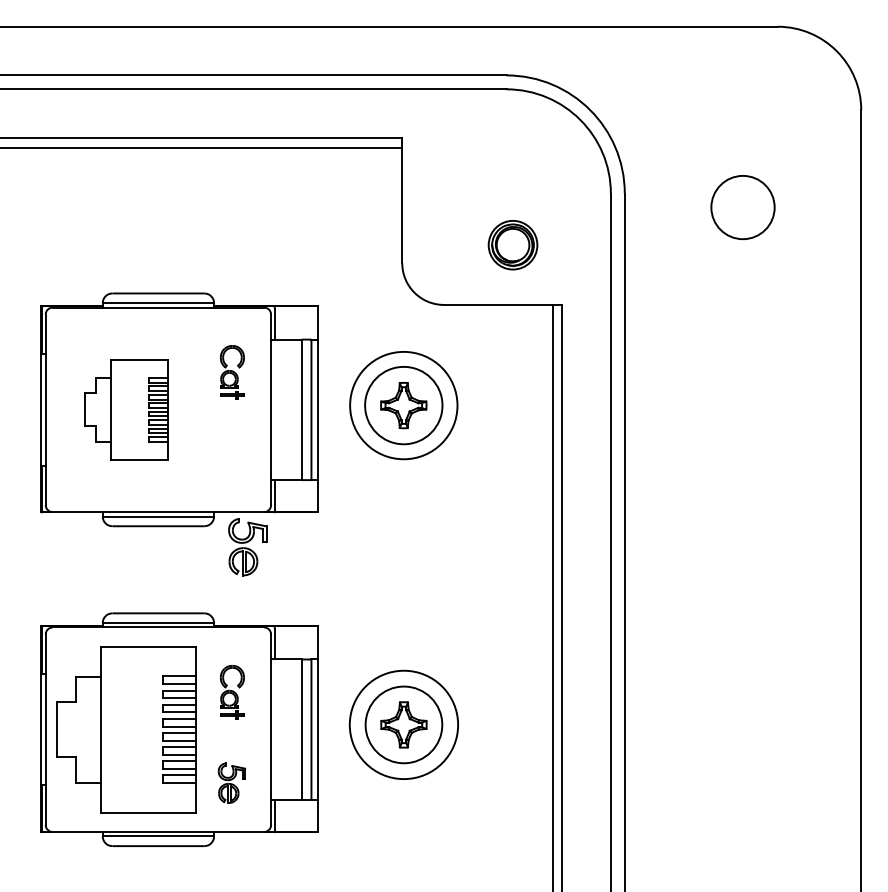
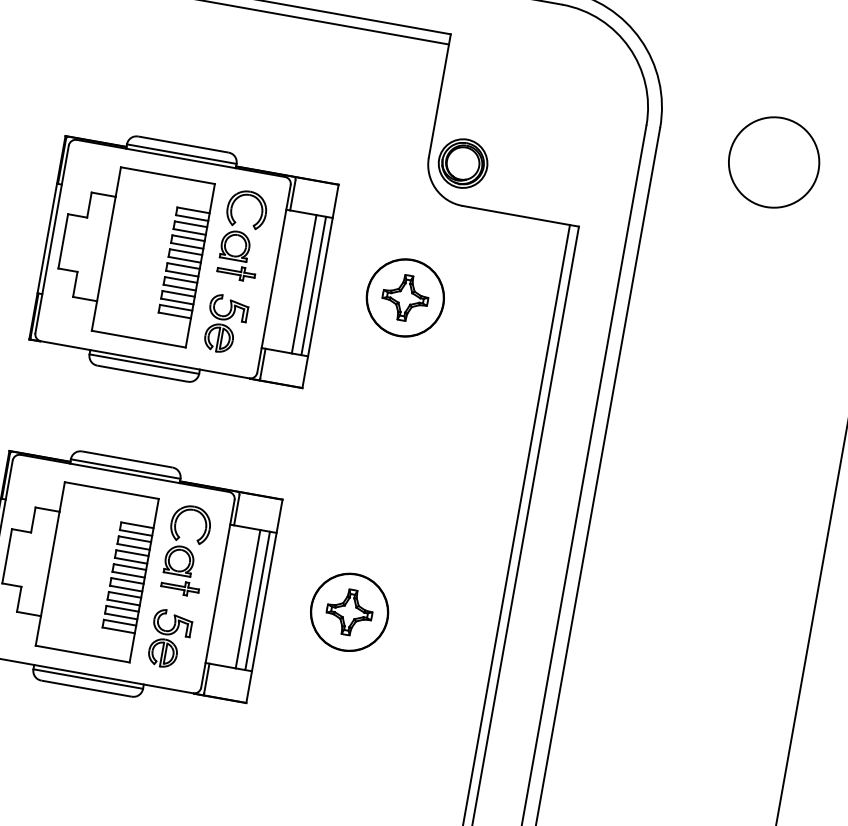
circle: (742, 207) -> (773, 162), size x1.43
part: (512, 245) -> (462, 163), moved
part: (232, 372) -> (242, 235), size x1.67
circle: (403, 405) -> (405, 297), size x0.71
part: (126, 409) -> (131, 253), size x1.67
part: (247, 547) -> (225, 324), moved
part: (232, 692) -> (186, 550), size x1.67
circle: (403, 724) -> (349, 611), size x0.71
part: (231, 783) -> (169, 639), size x1.43

